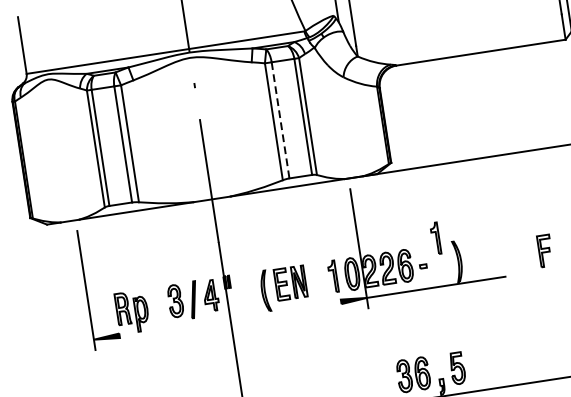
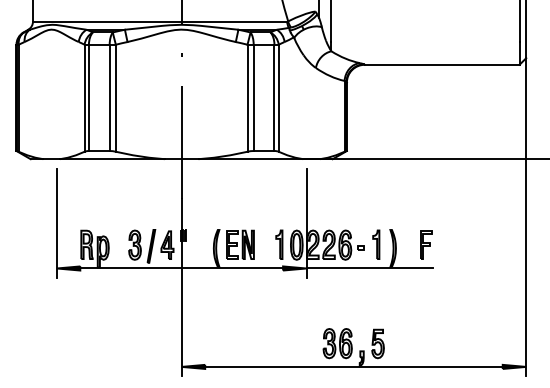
line: (280, 121) -> (253, 98), dashed -> solid
part: (435, 238) -> (376, 244), moved
part: (545, 250) -> (426, 244), moved
line: (230, 318) -> (181, 268), added

